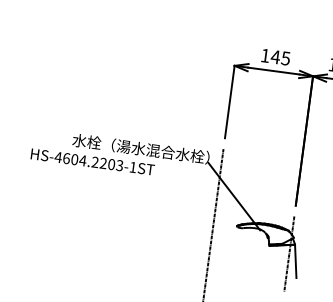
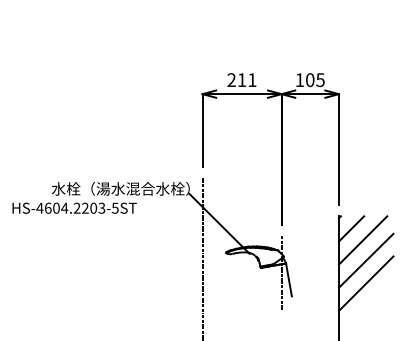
text: (275, 57) -> (241, 80), 145 -> 211
text: (132, 166) -> (114, 207), HS-4604.2203-1ST -> HS-4604.2203-5ST

